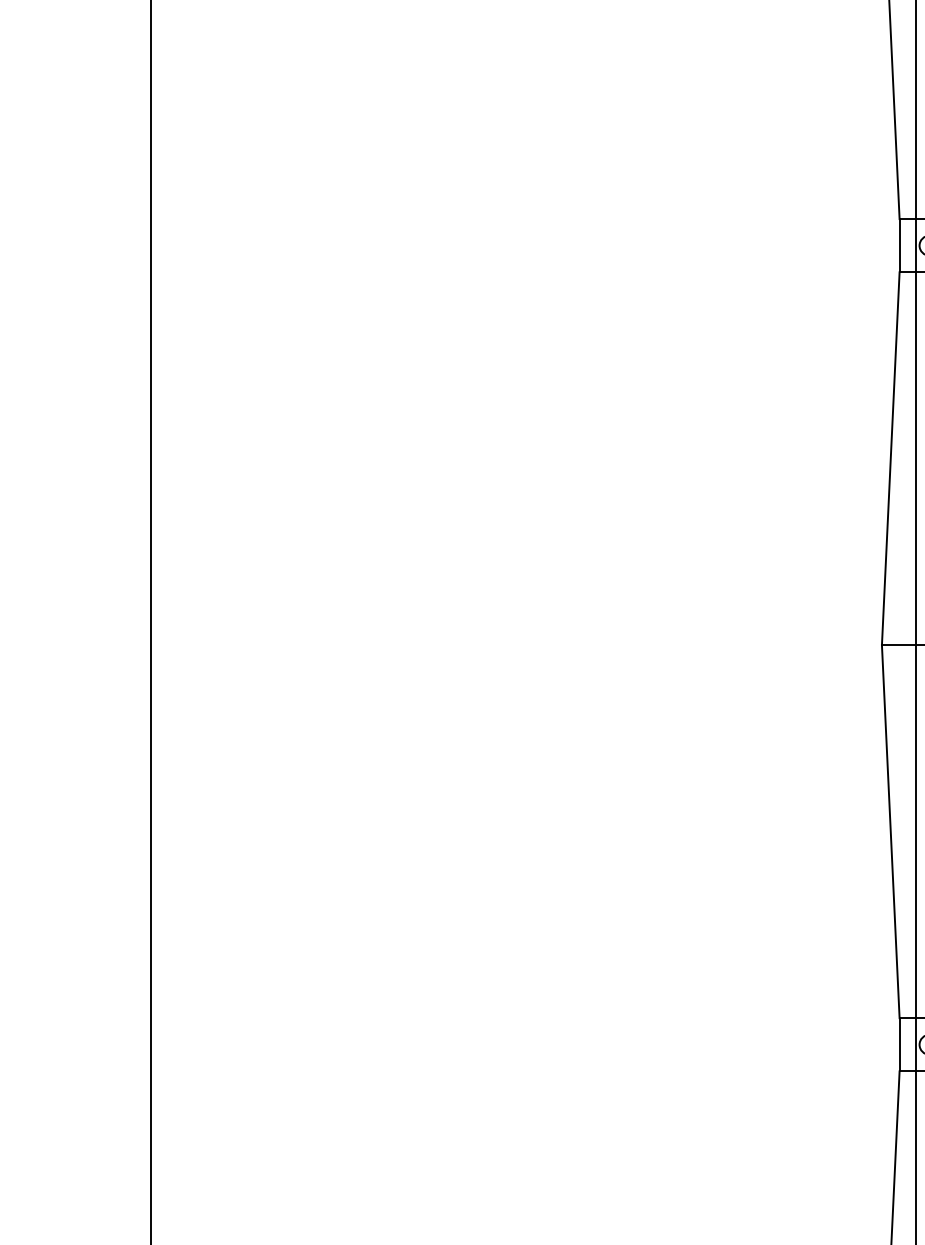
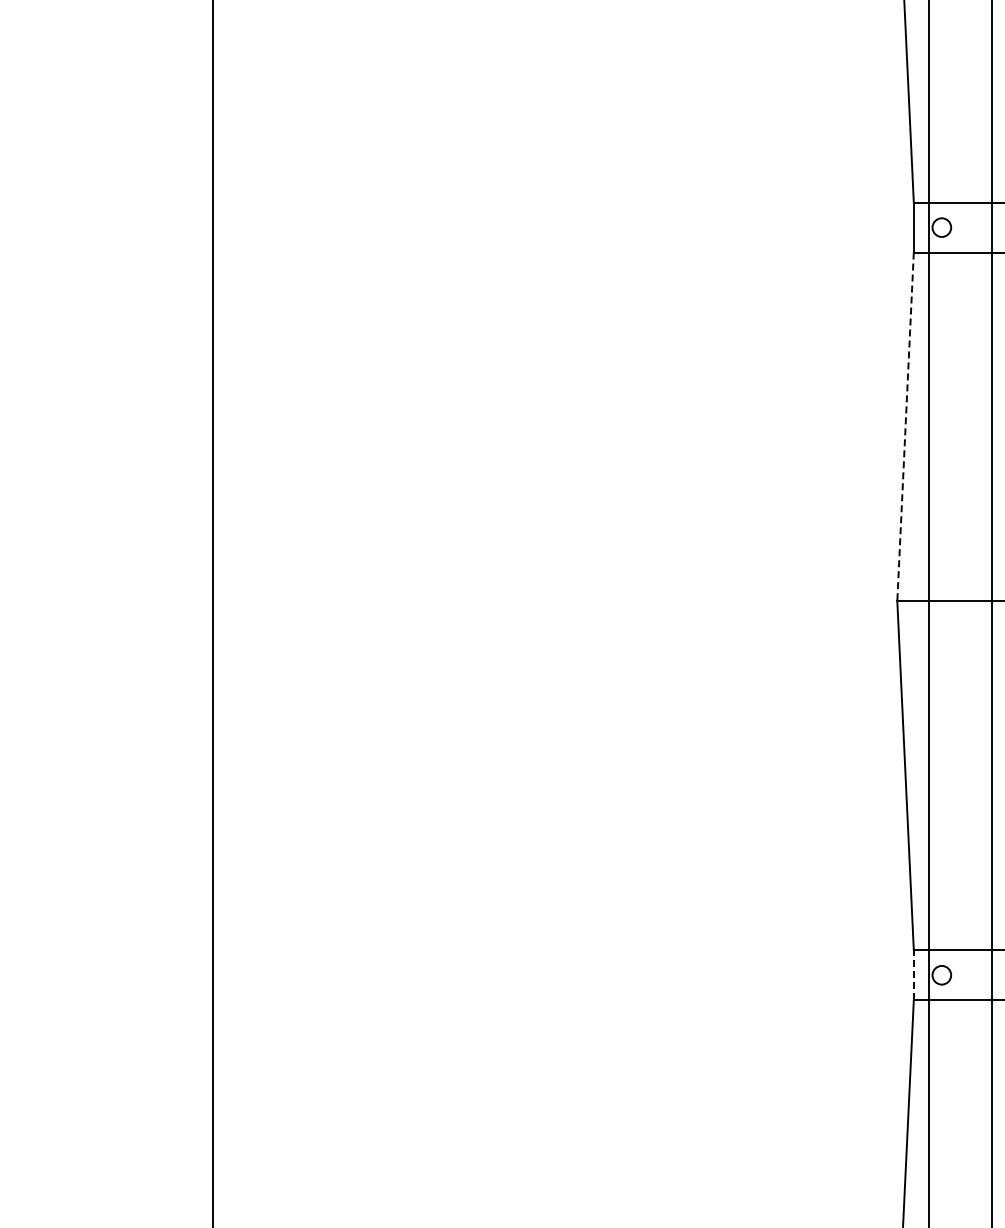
line: (890, 459) -> (905, 427), solid -> dashed
line: (899, 1045) -> (913, 975), solid -> dashed

